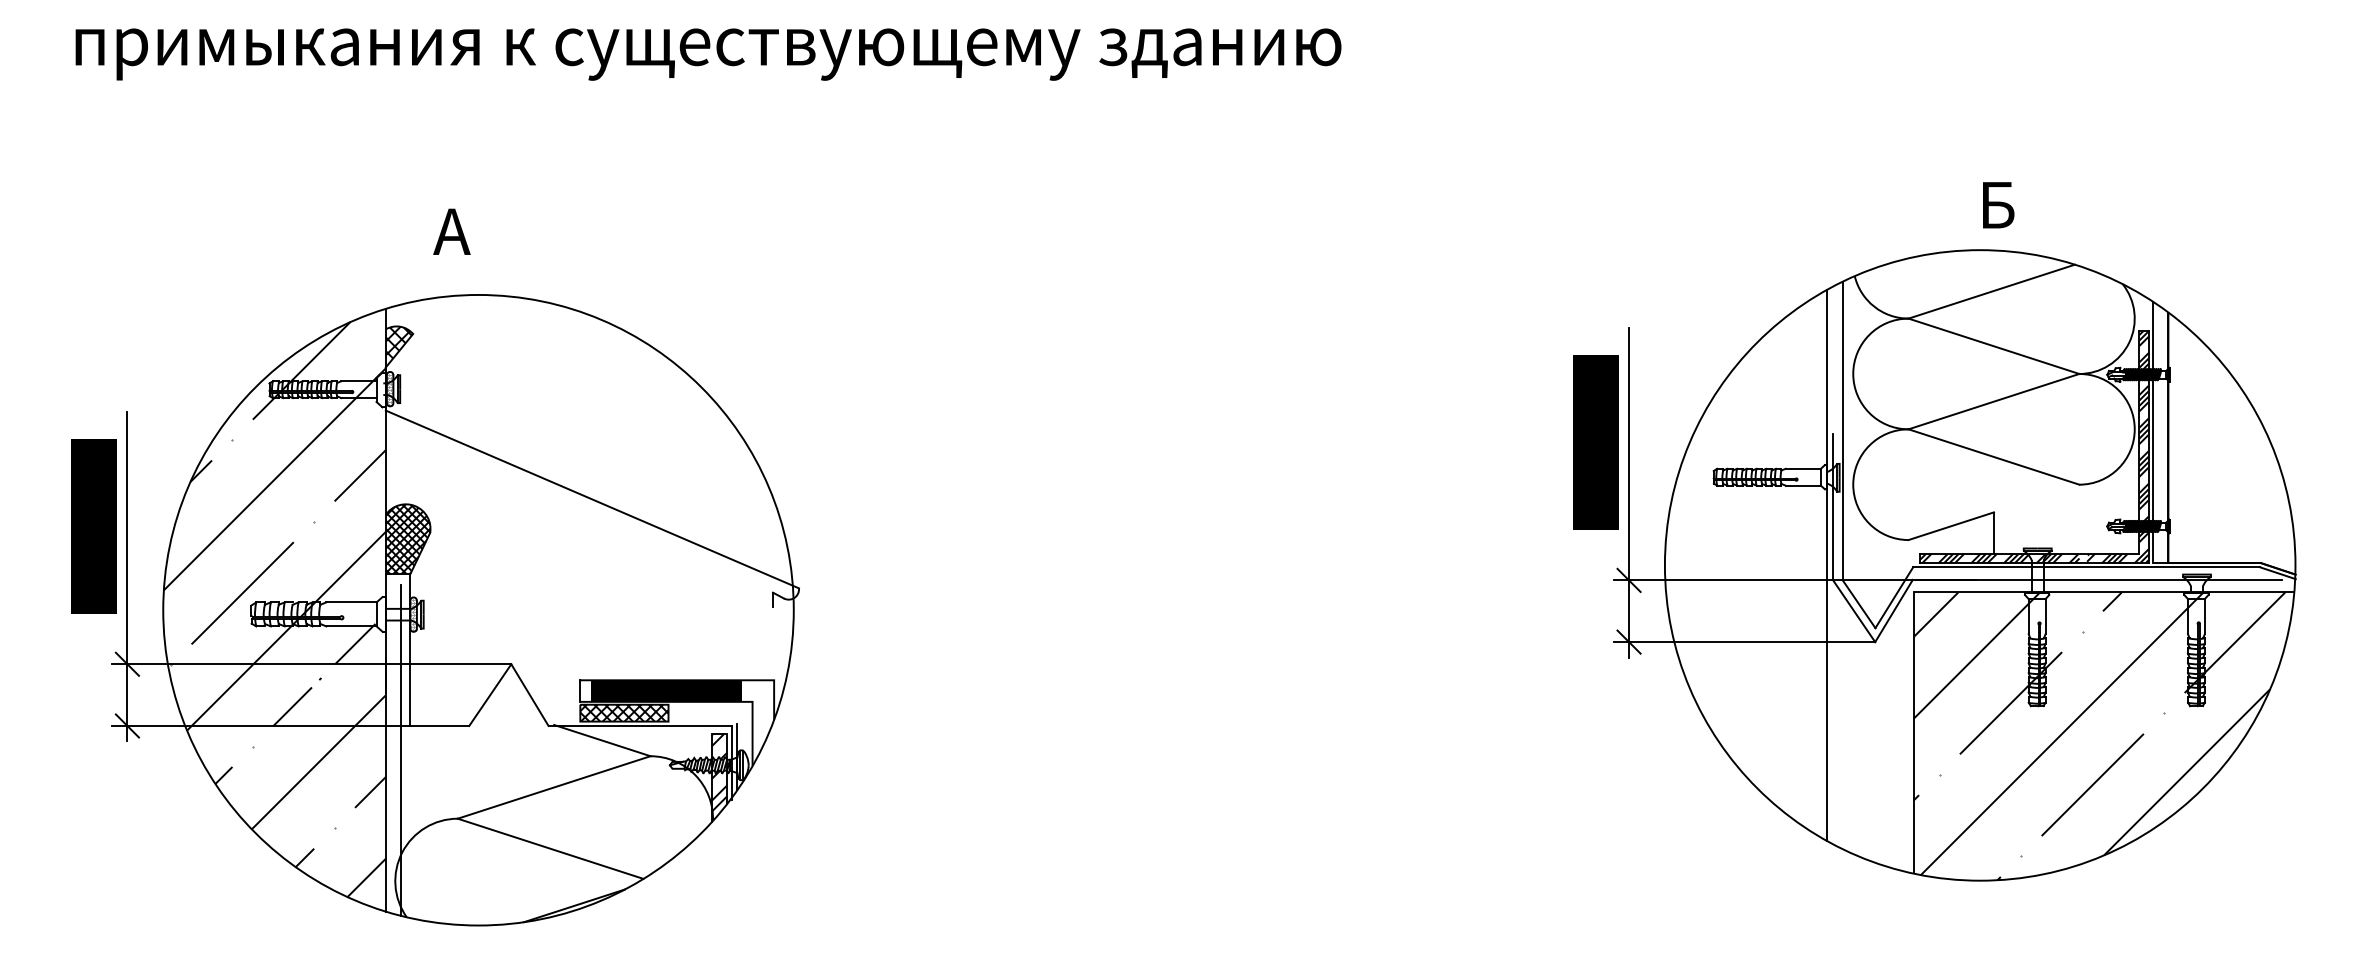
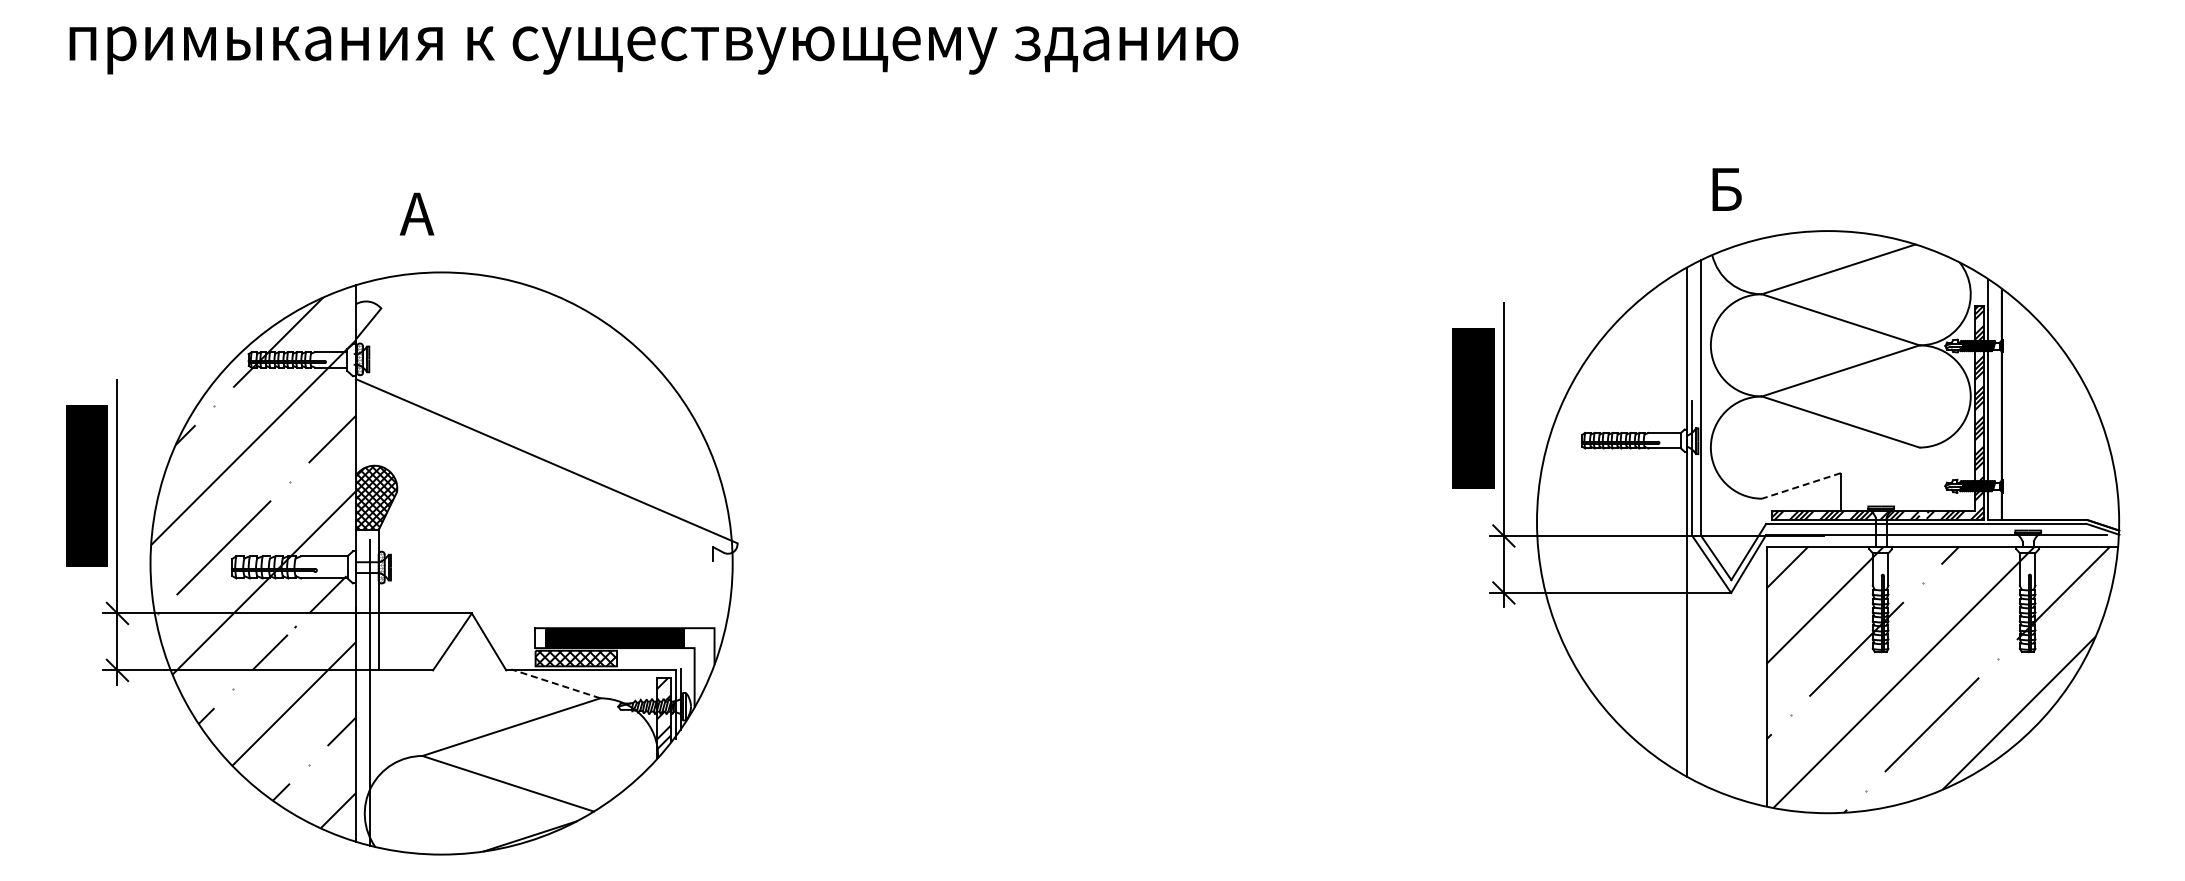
text: (1997, 205) -> (1726, 189), moved
hatch: (398, 345) -> (367, 319), removed
line: (1950, 526) -> (1800, 486), solid -> dashed
line: (601, 740) -> (555, 683), solid -> dashed

